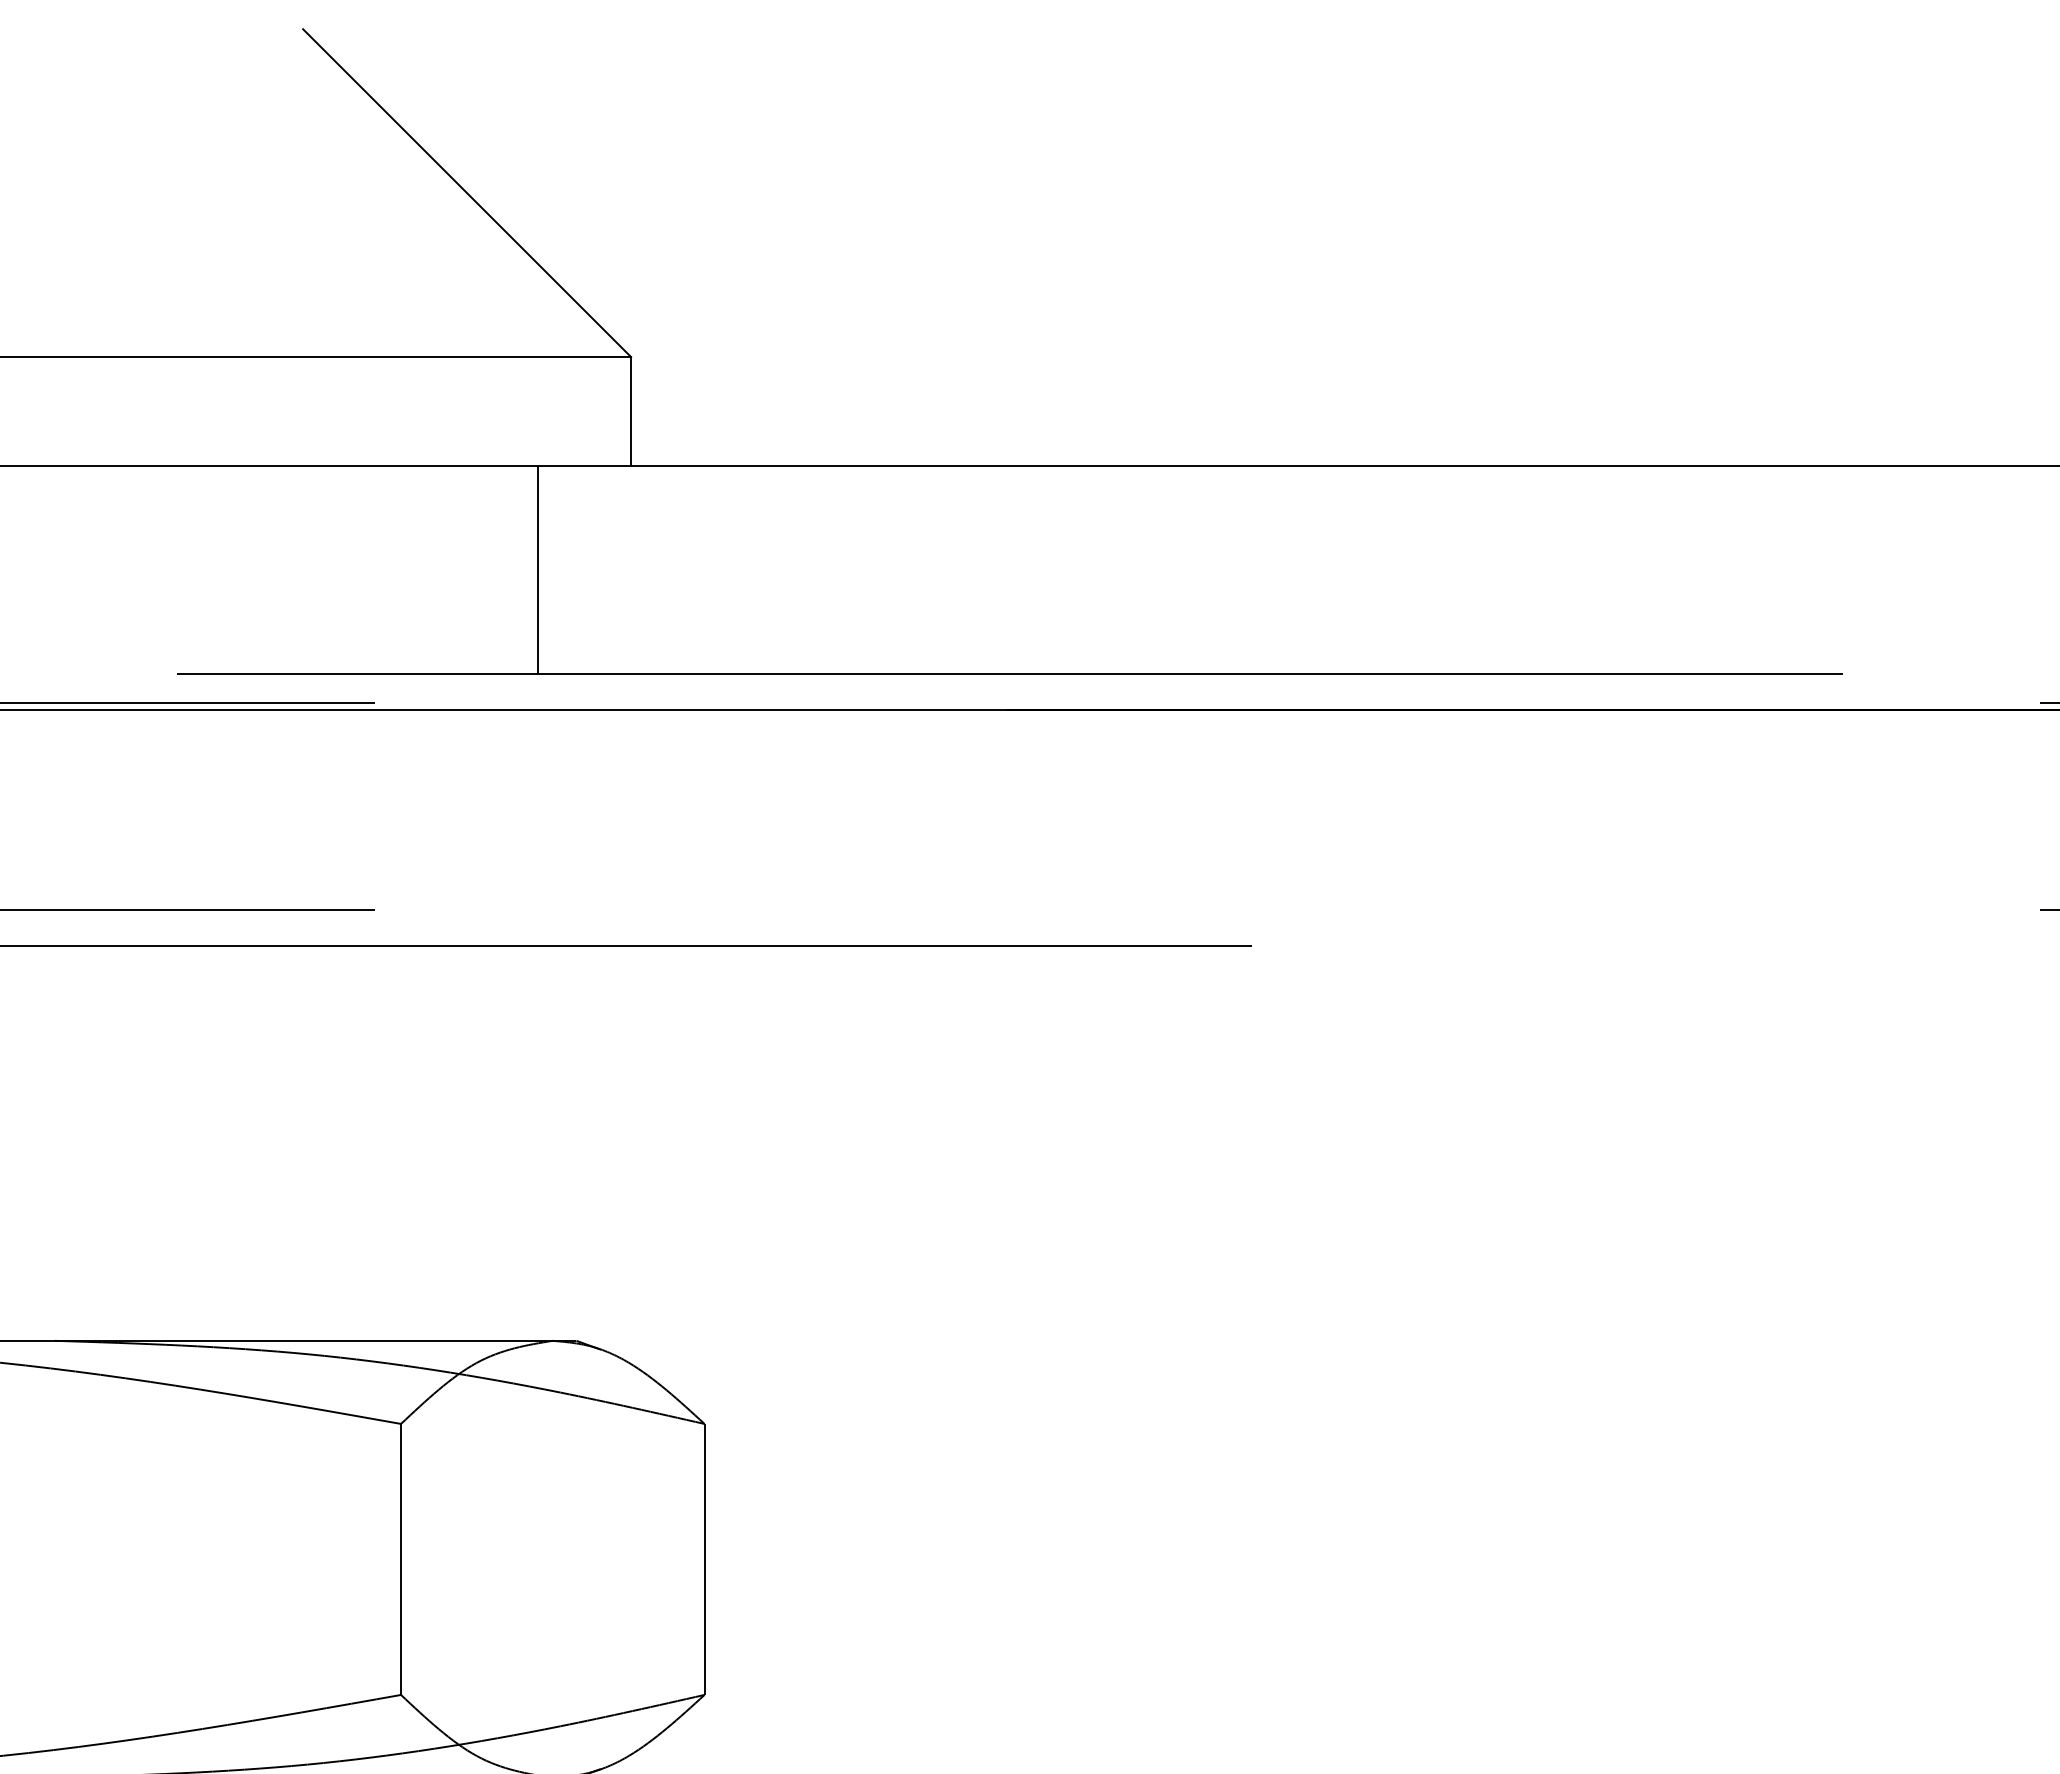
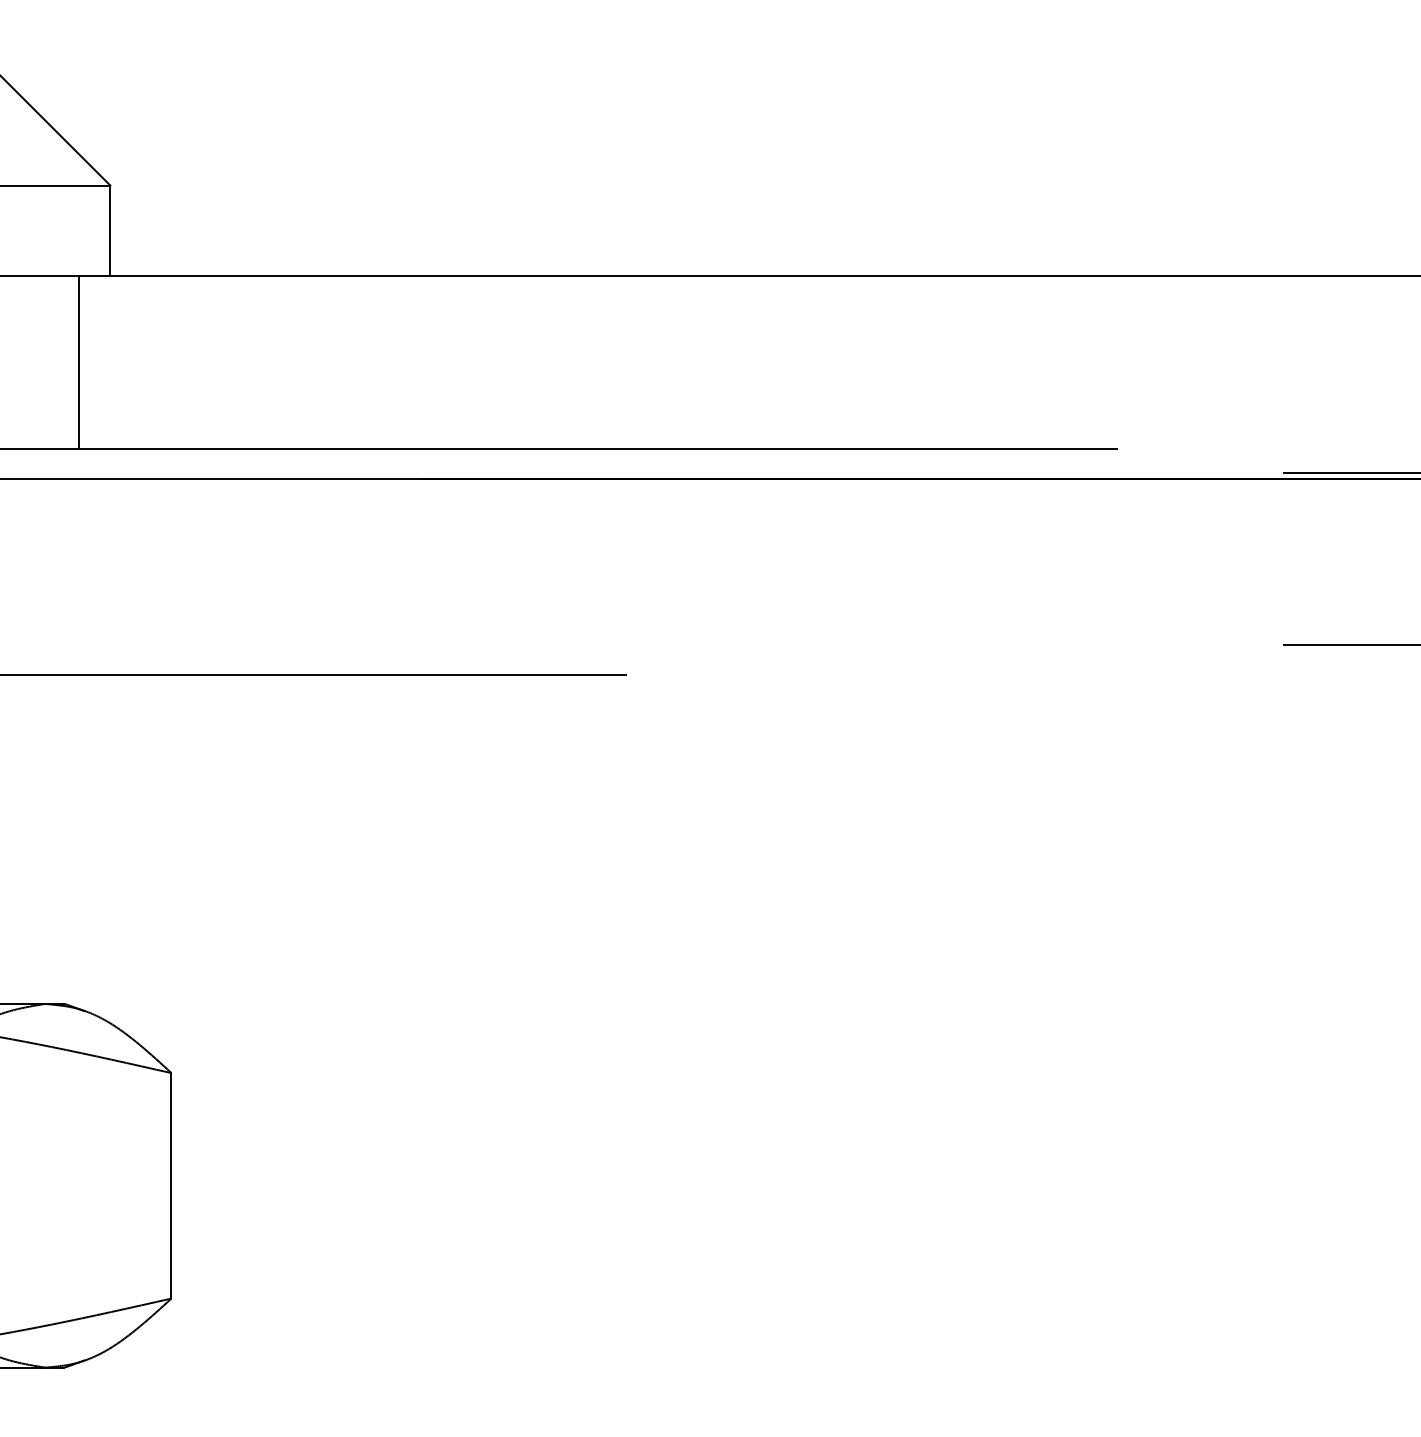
line: (537, 569) -> (79, 362), moved

